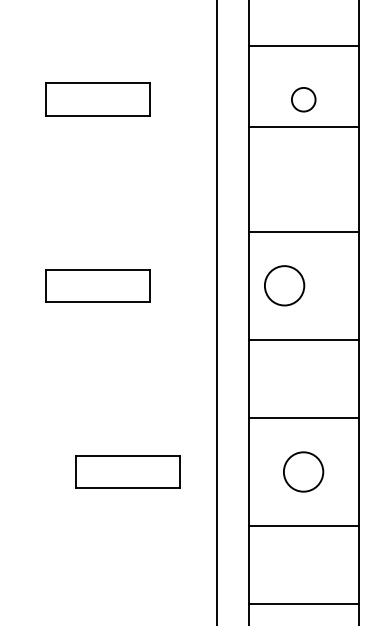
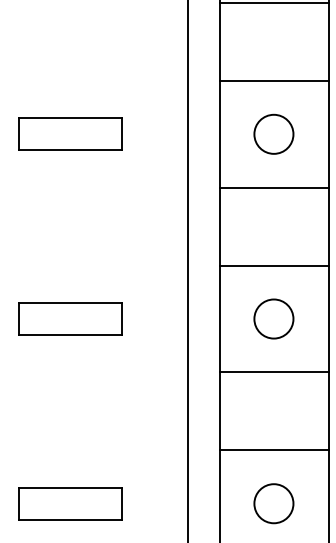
circle: (303, 99) -> (273, 134), size x1.67
line: (303, 127) -> (273, 187), moved
circle: (284, 285) -> (273, 318), moved
part: (127, 471) -> (69, 503), moved

